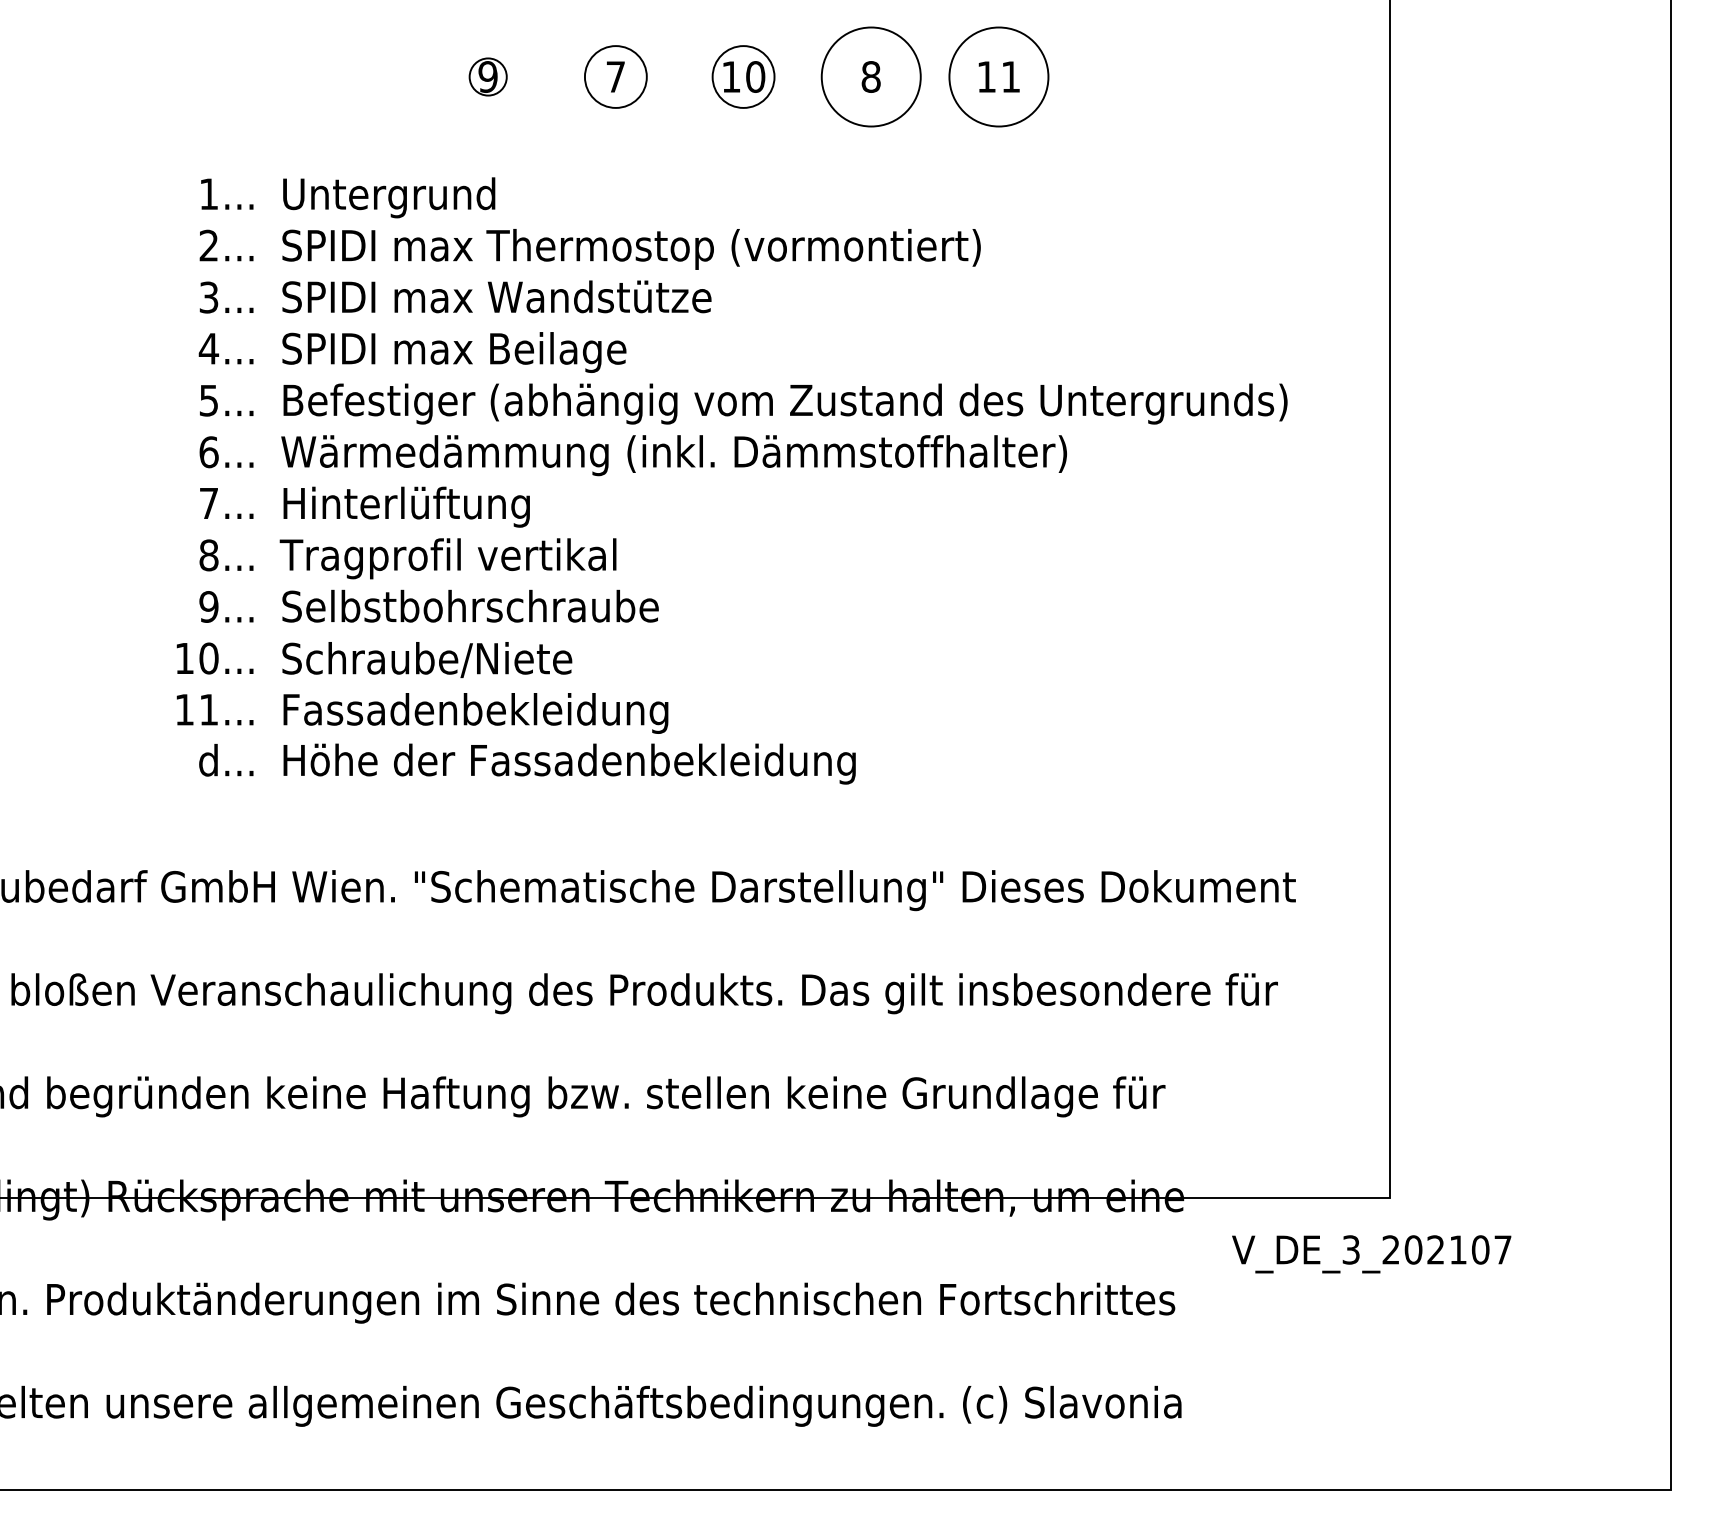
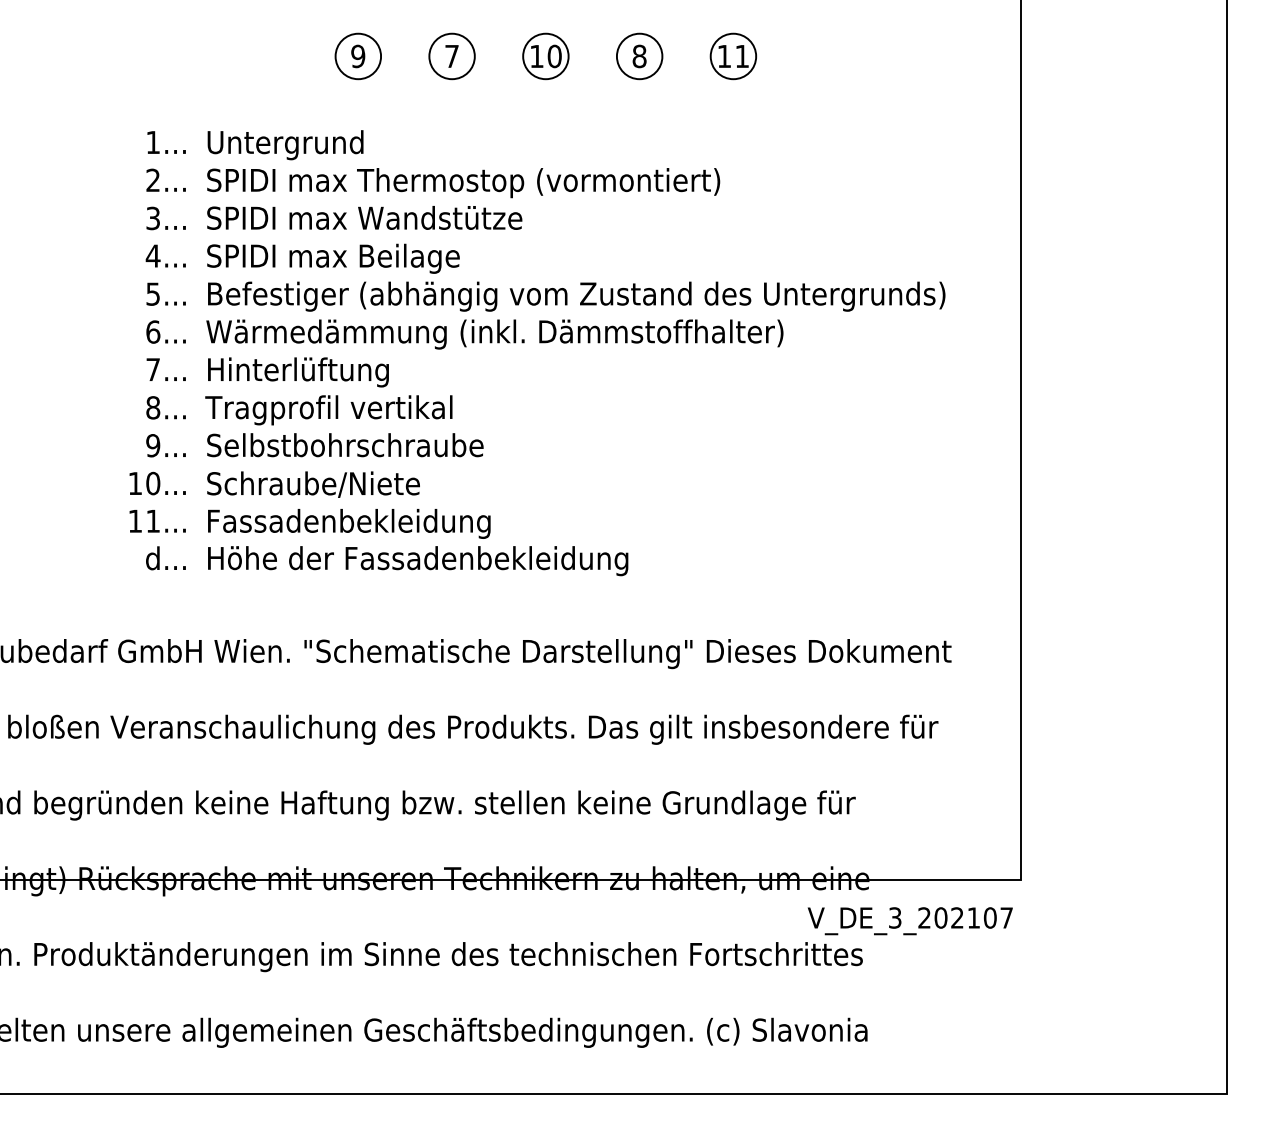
circle: (488, 76) -> (358, 56), size x1.67
circle: (871, 76) -> (639, 56), size x0.62
circle: (998, 76) -> (733, 56), size x0.62
text: (1371, 1254) -> (910, 921), moved

